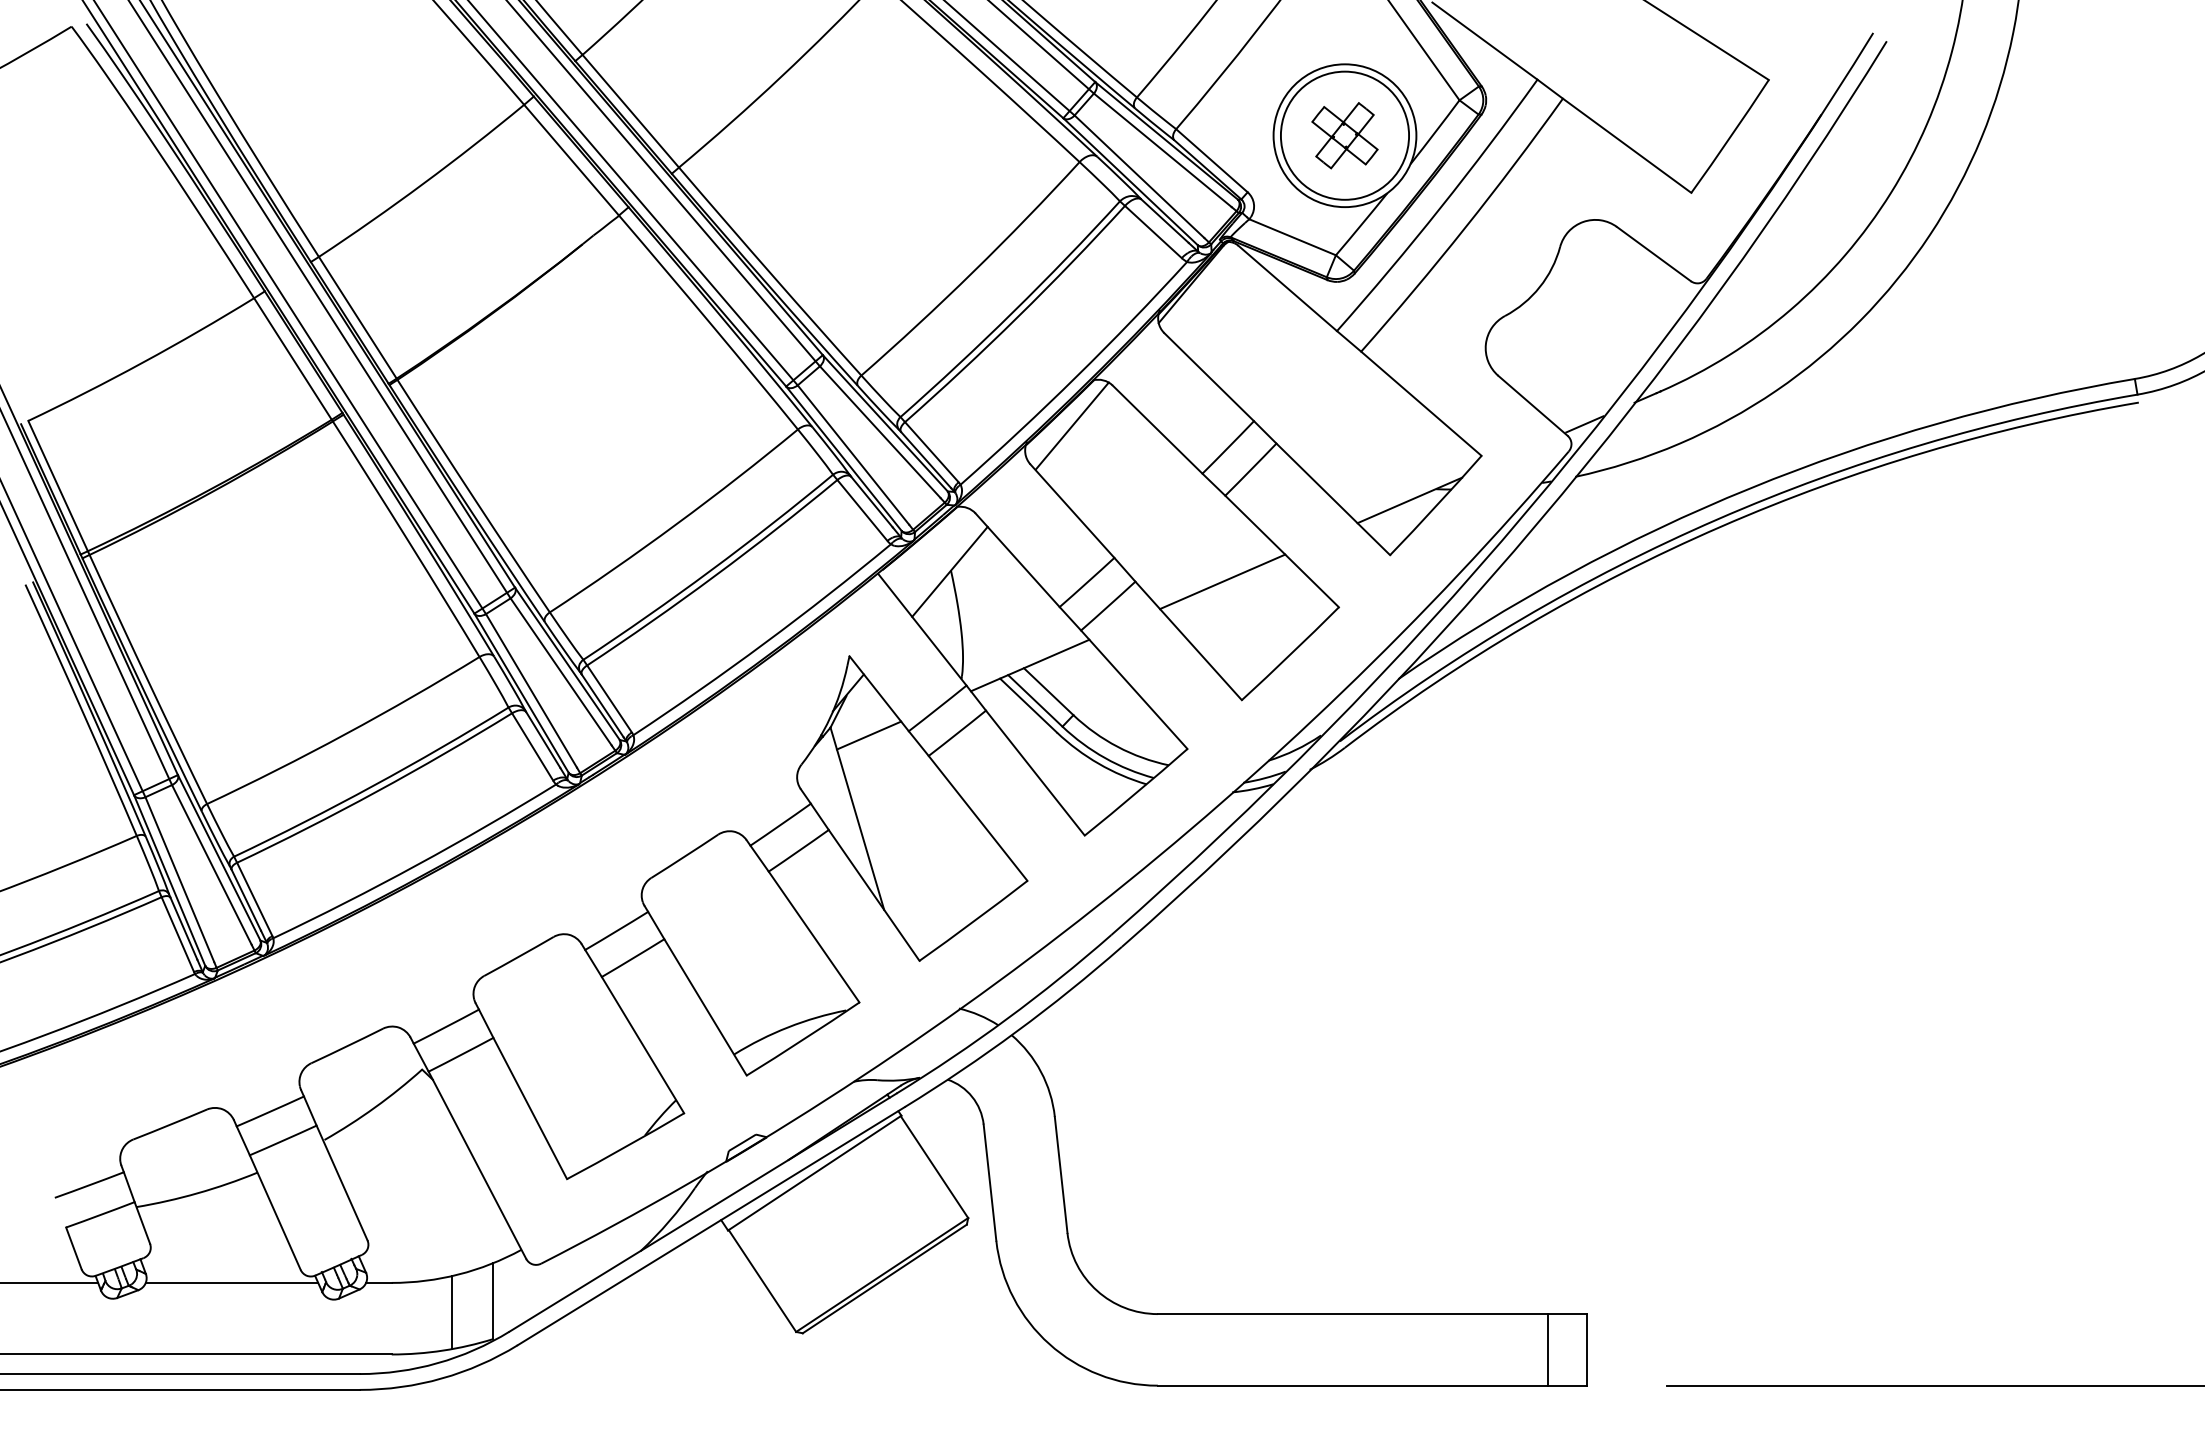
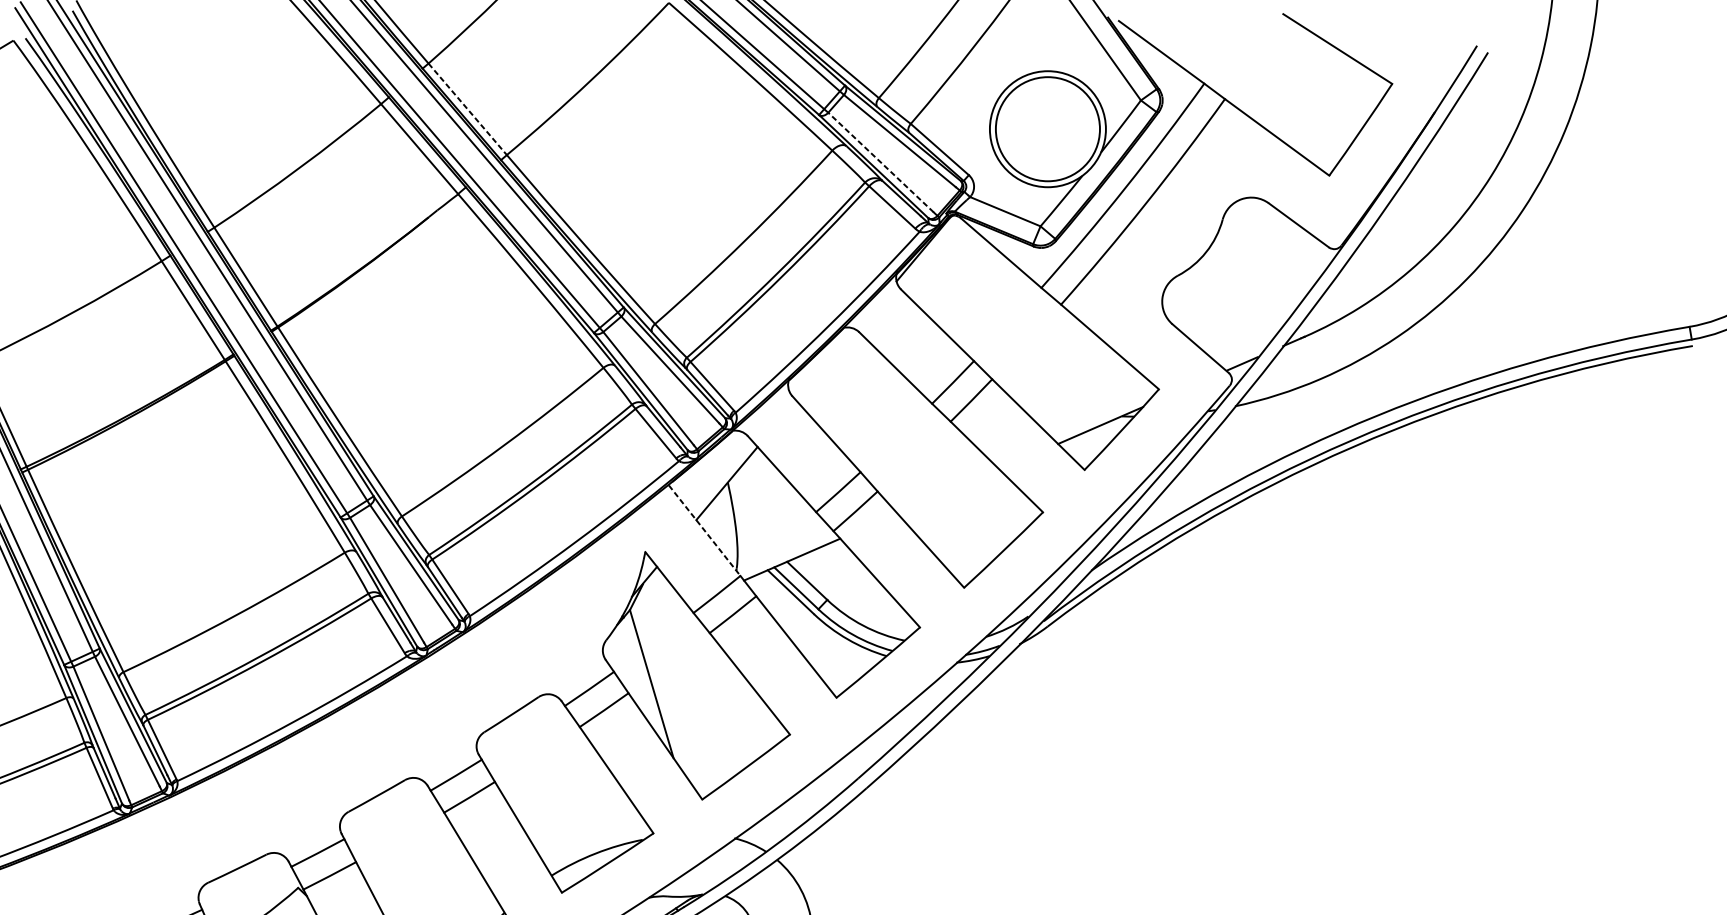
line: (631, 111) -> (468, 109), solid -> dashed
part: (1344, 135) -> (1047, 129), removed
line: (1139, 176) -> (880, 162), solid -> dashed
line: (1072, 425) -> (826, 364), removed
line: (1222, 581) -> (948, 491), removed
line: (922, 630) -> (704, 531), solid -> dashed
line: (868, 735) -> (660, 616), removed

